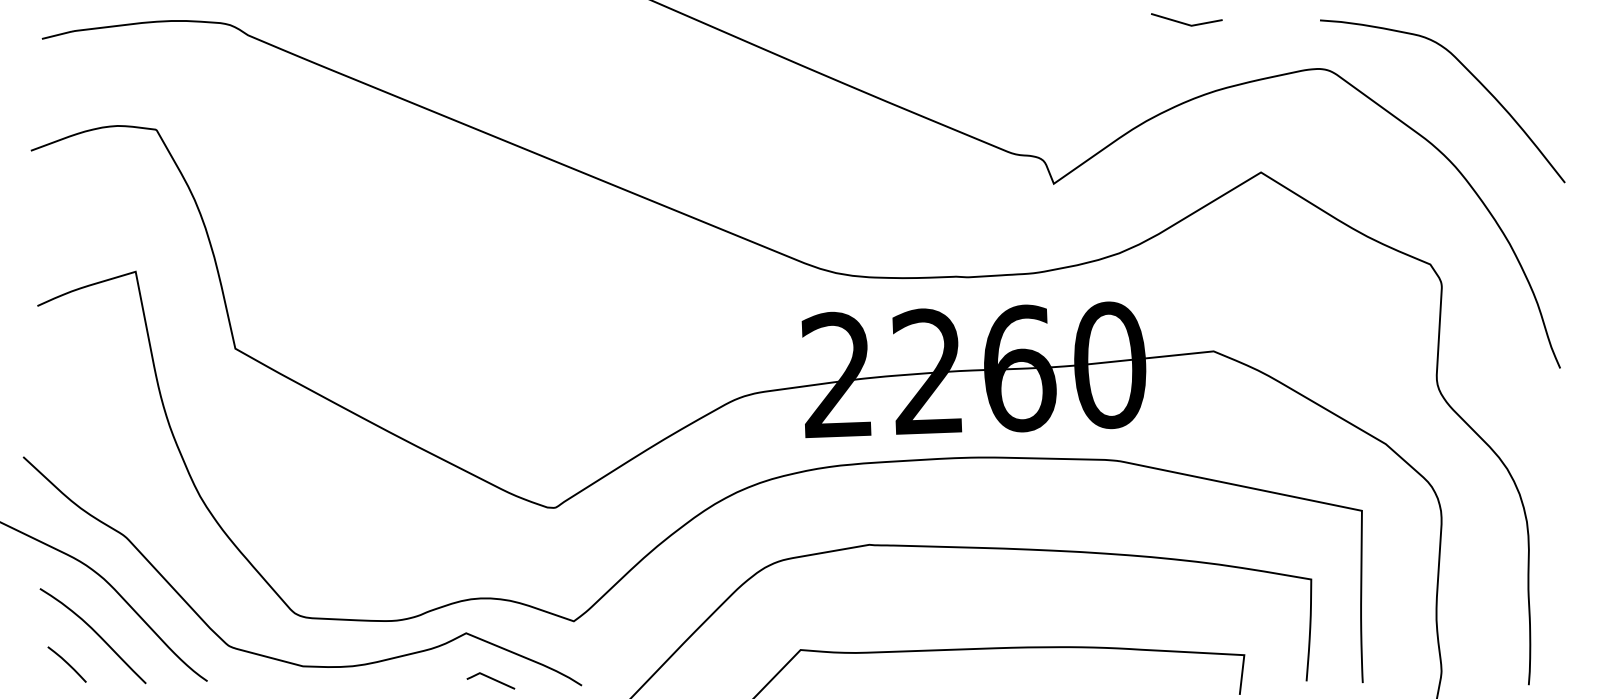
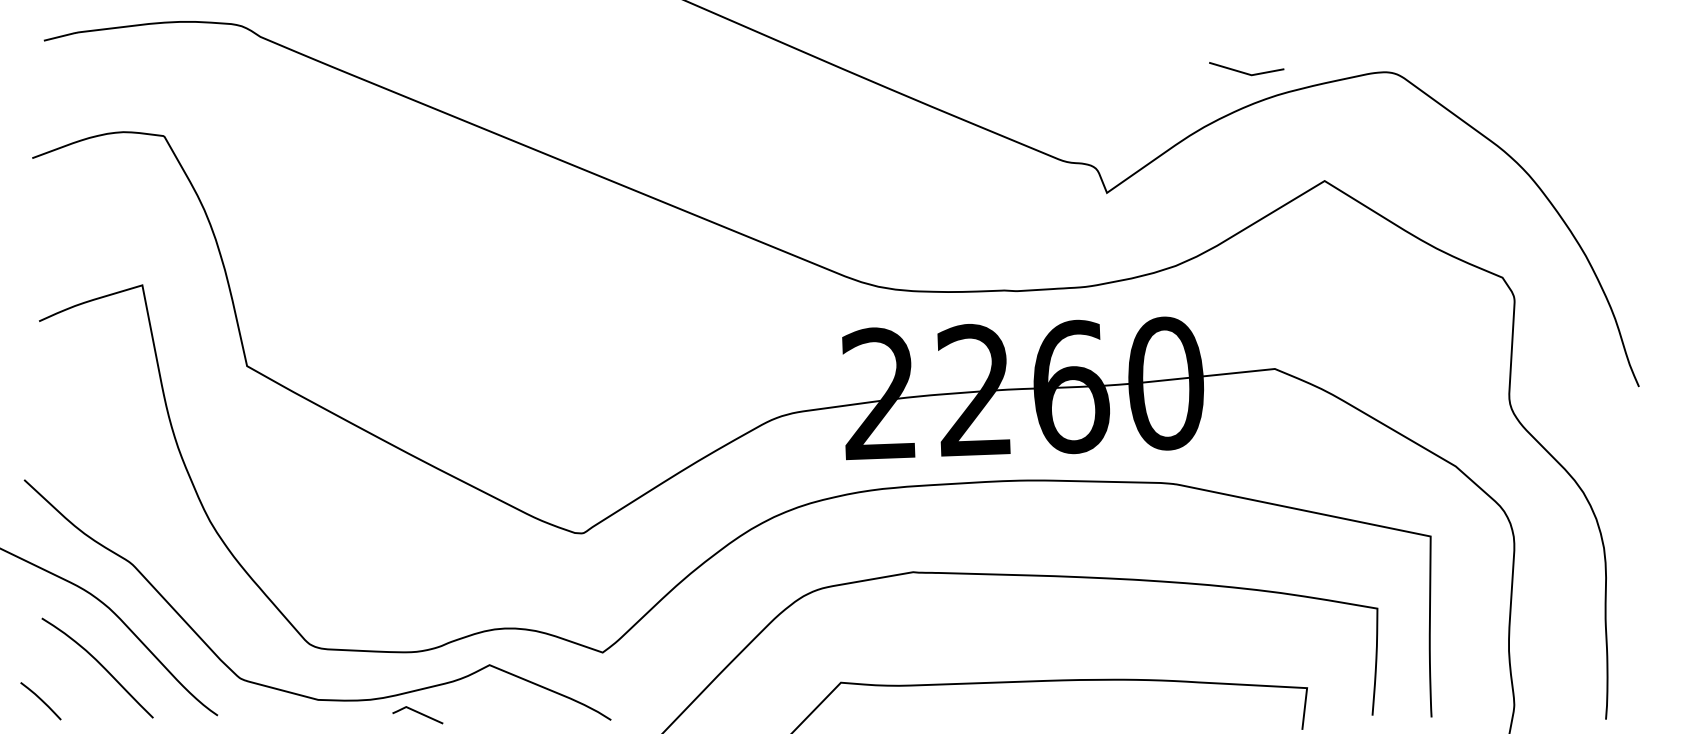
line: (1184, 22) -> (1244, 71), moved
curve: (1469, 73) -> (1543, 77), removed
curve: (66, 663) -> (40, 700), moved
line: (491, 679) -> (418, 713), moved

